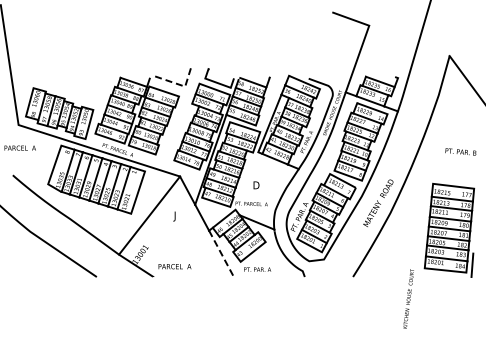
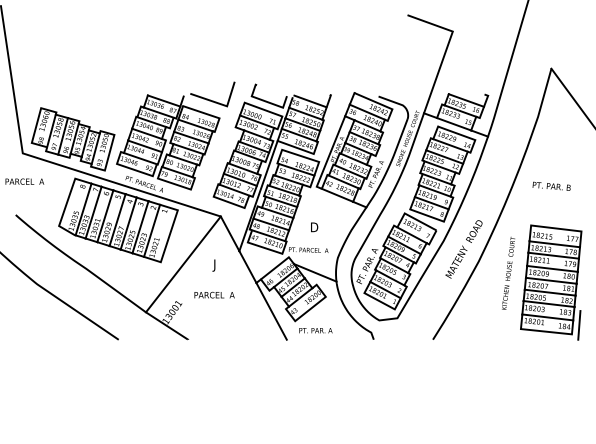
line: (180, 85) -> (221, 104), dashed -> solid
text: (460, 151) -> (551, 185), moved
line: (221, 254) -> (271, 312), dashed -> solid
text: (174, 266) -> (213, 294), moved
text: (408, 298) -> (508, 272), moved

